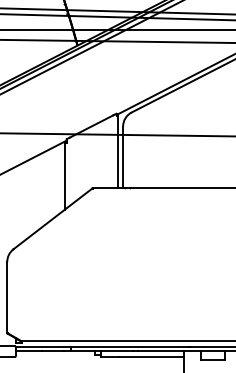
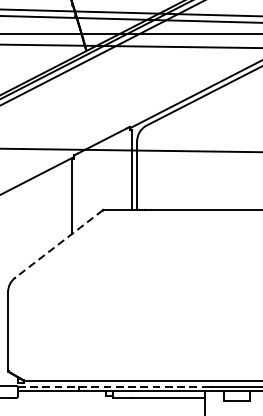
line: (52, 218) -> (58, 243), solid -> dashed
line: (102, 346) -> (114, 386), solid -> dashed

